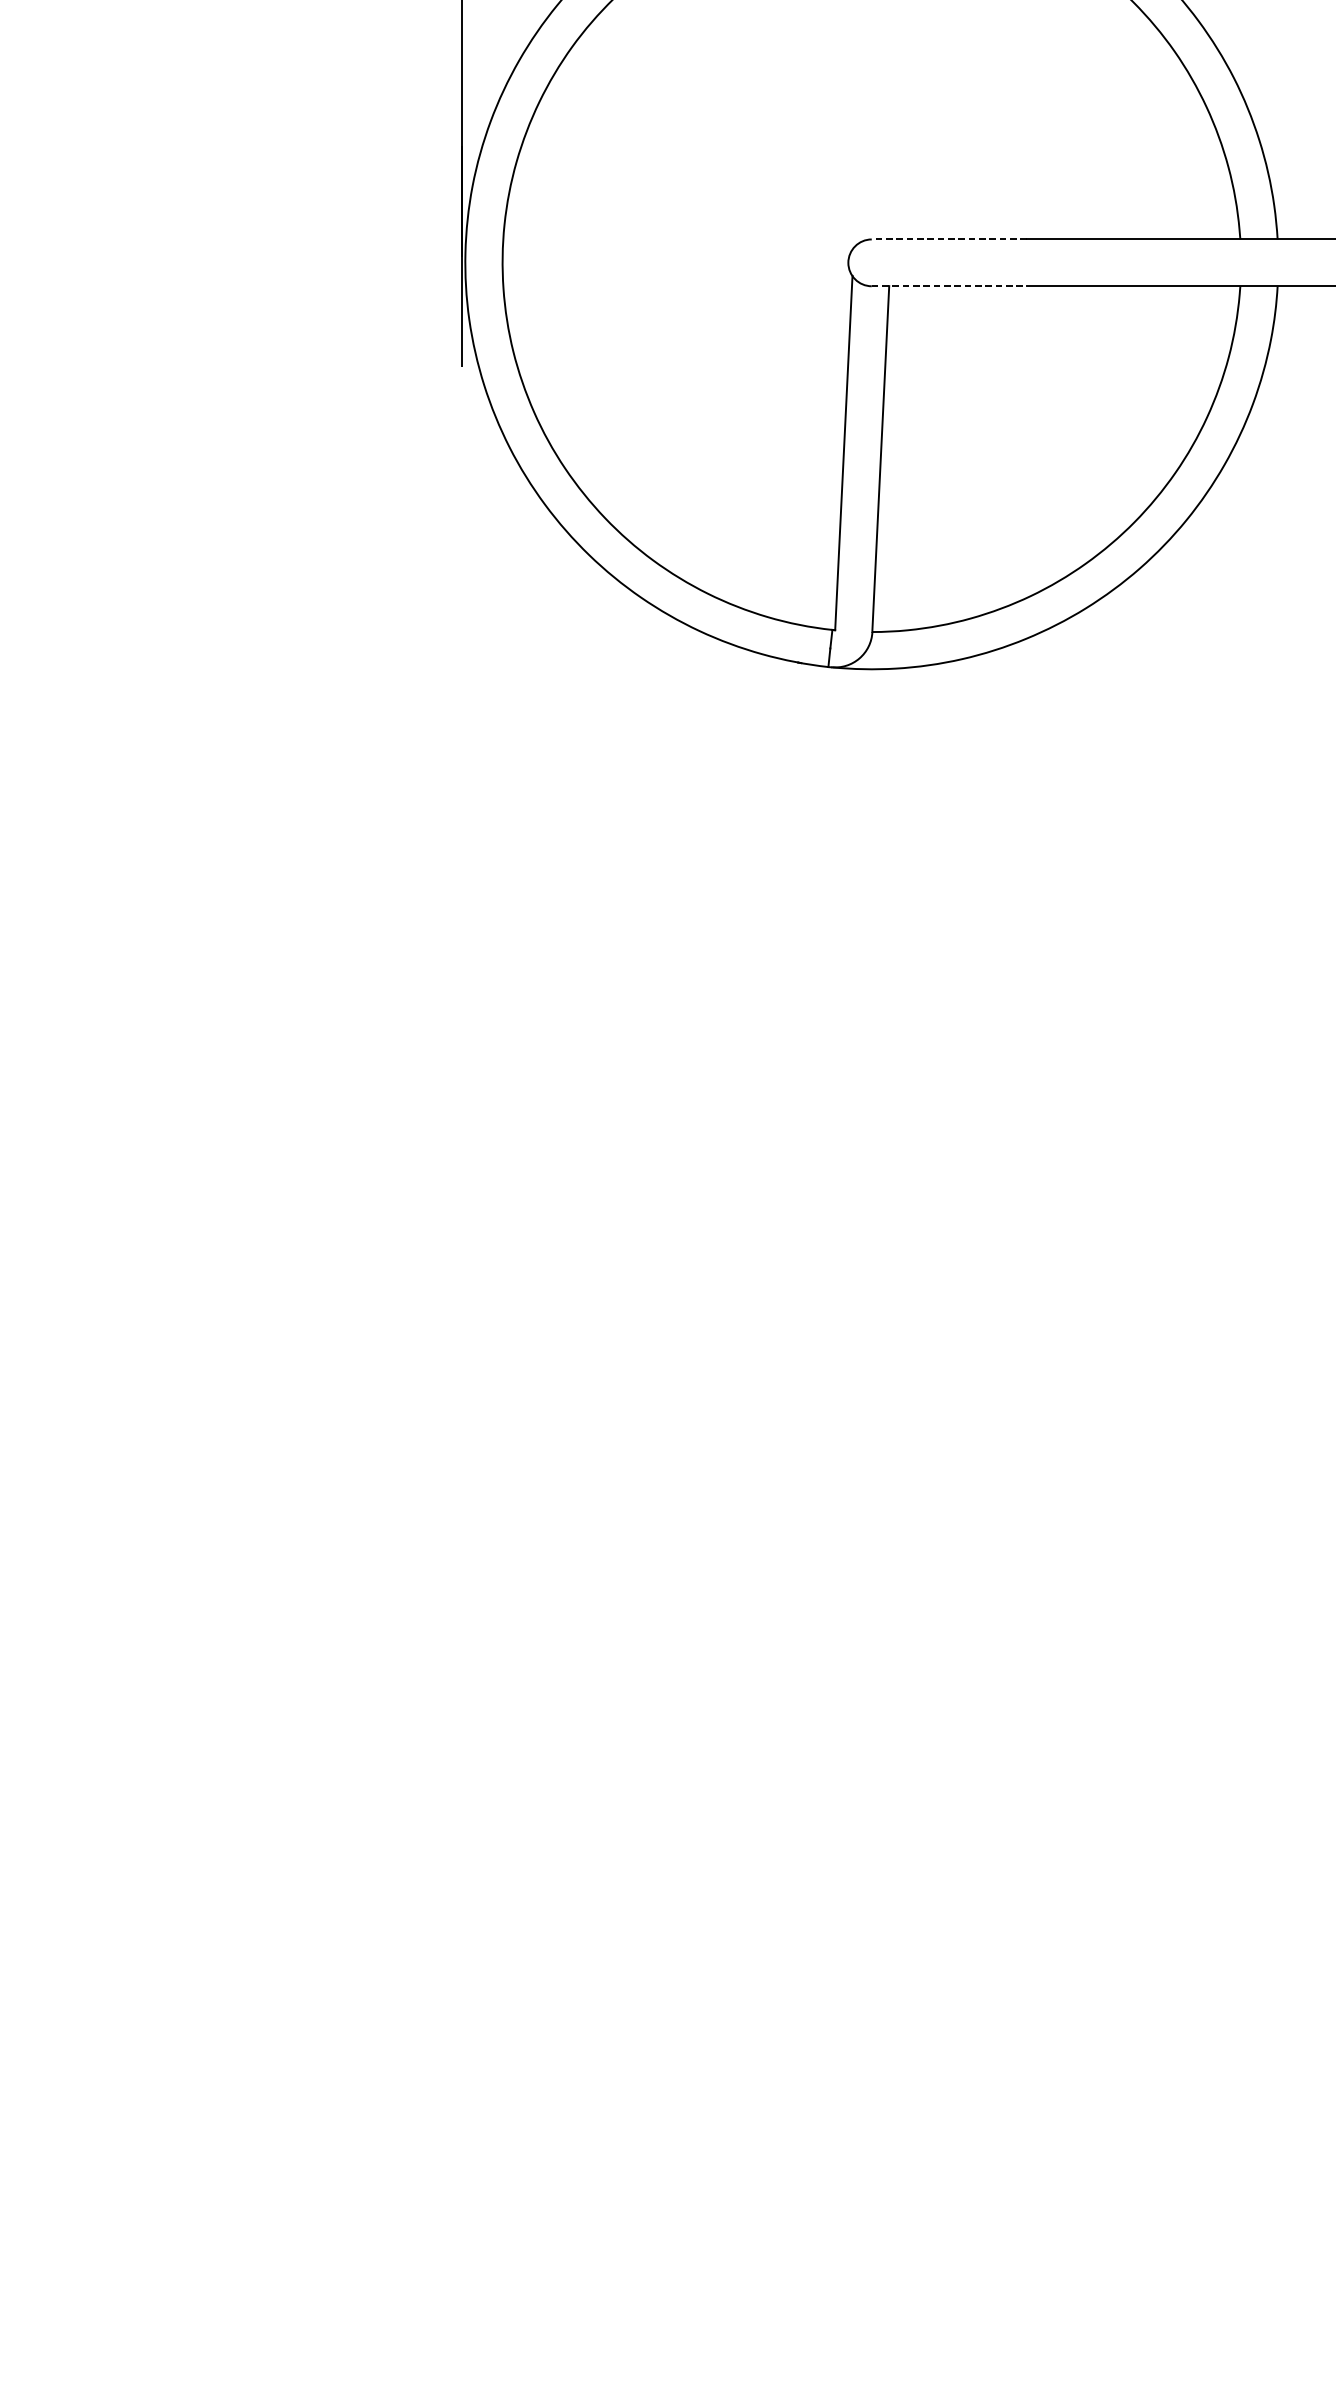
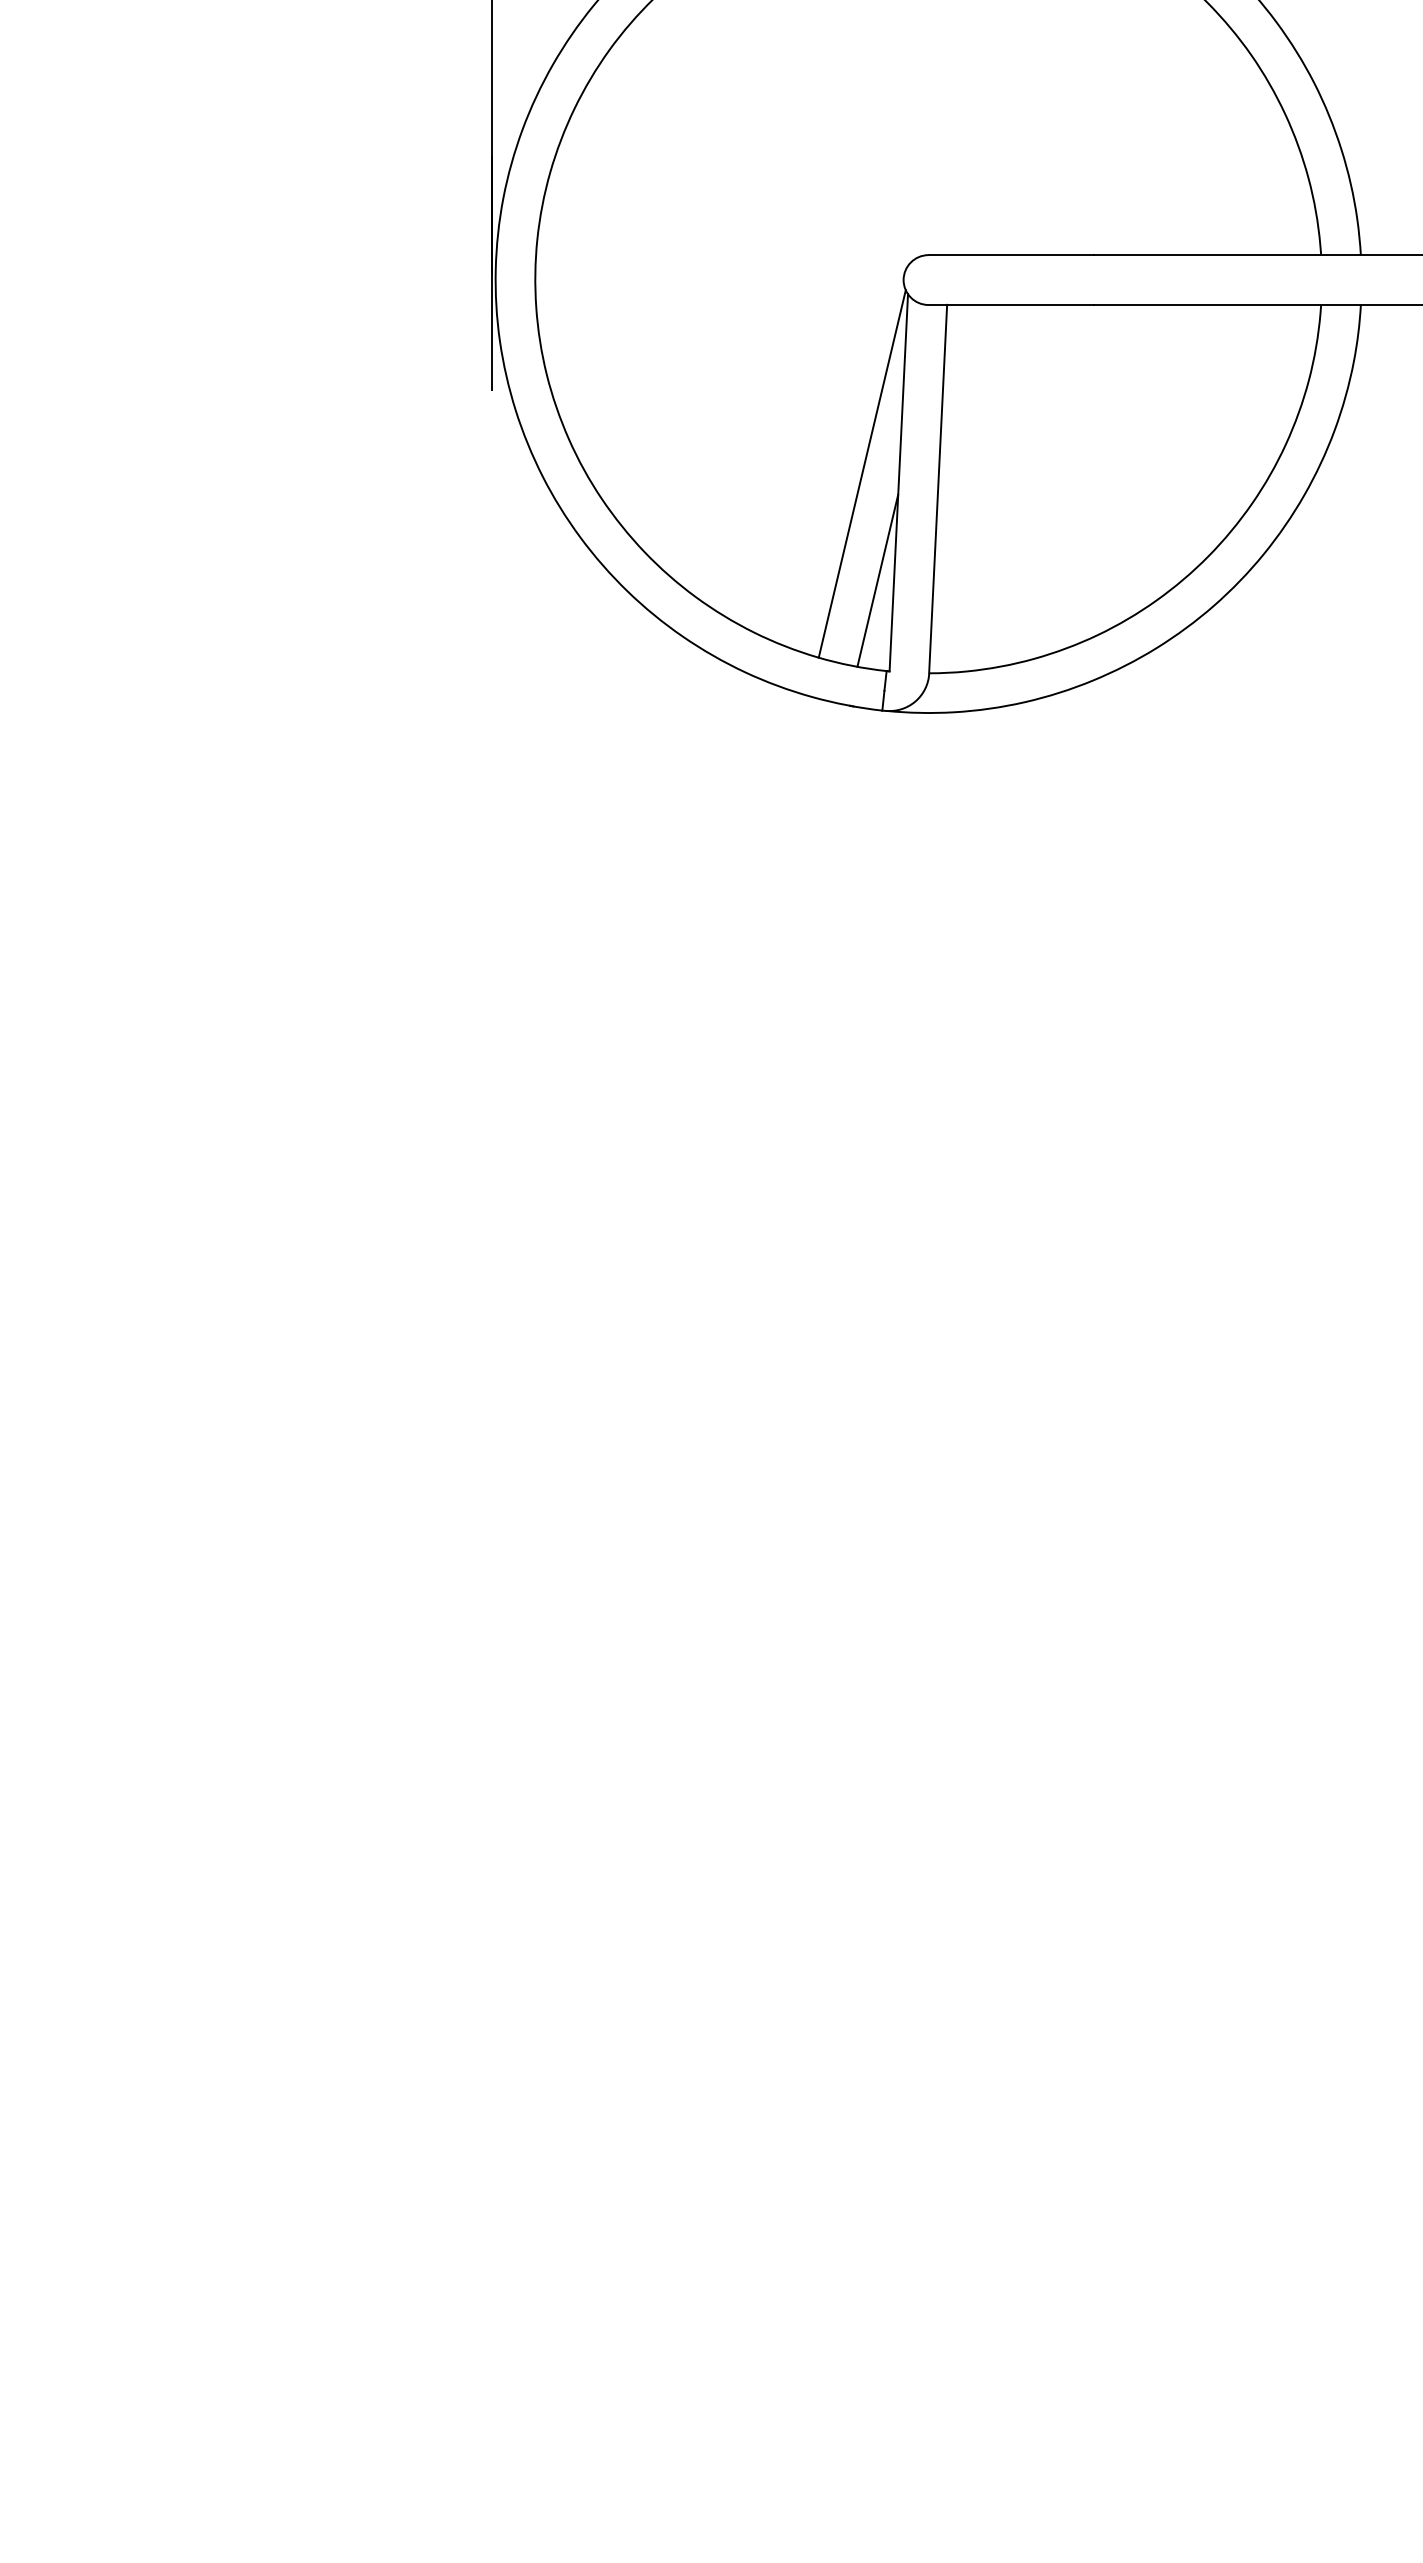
line: (949, 239) -> (1011, 255), dashed -> solid
line: (949, 285) -> (1011, 304), dashed -> solid
line: (808, 444) -> (861, 473), added
line: (823, 544) -> (877, 580), added

